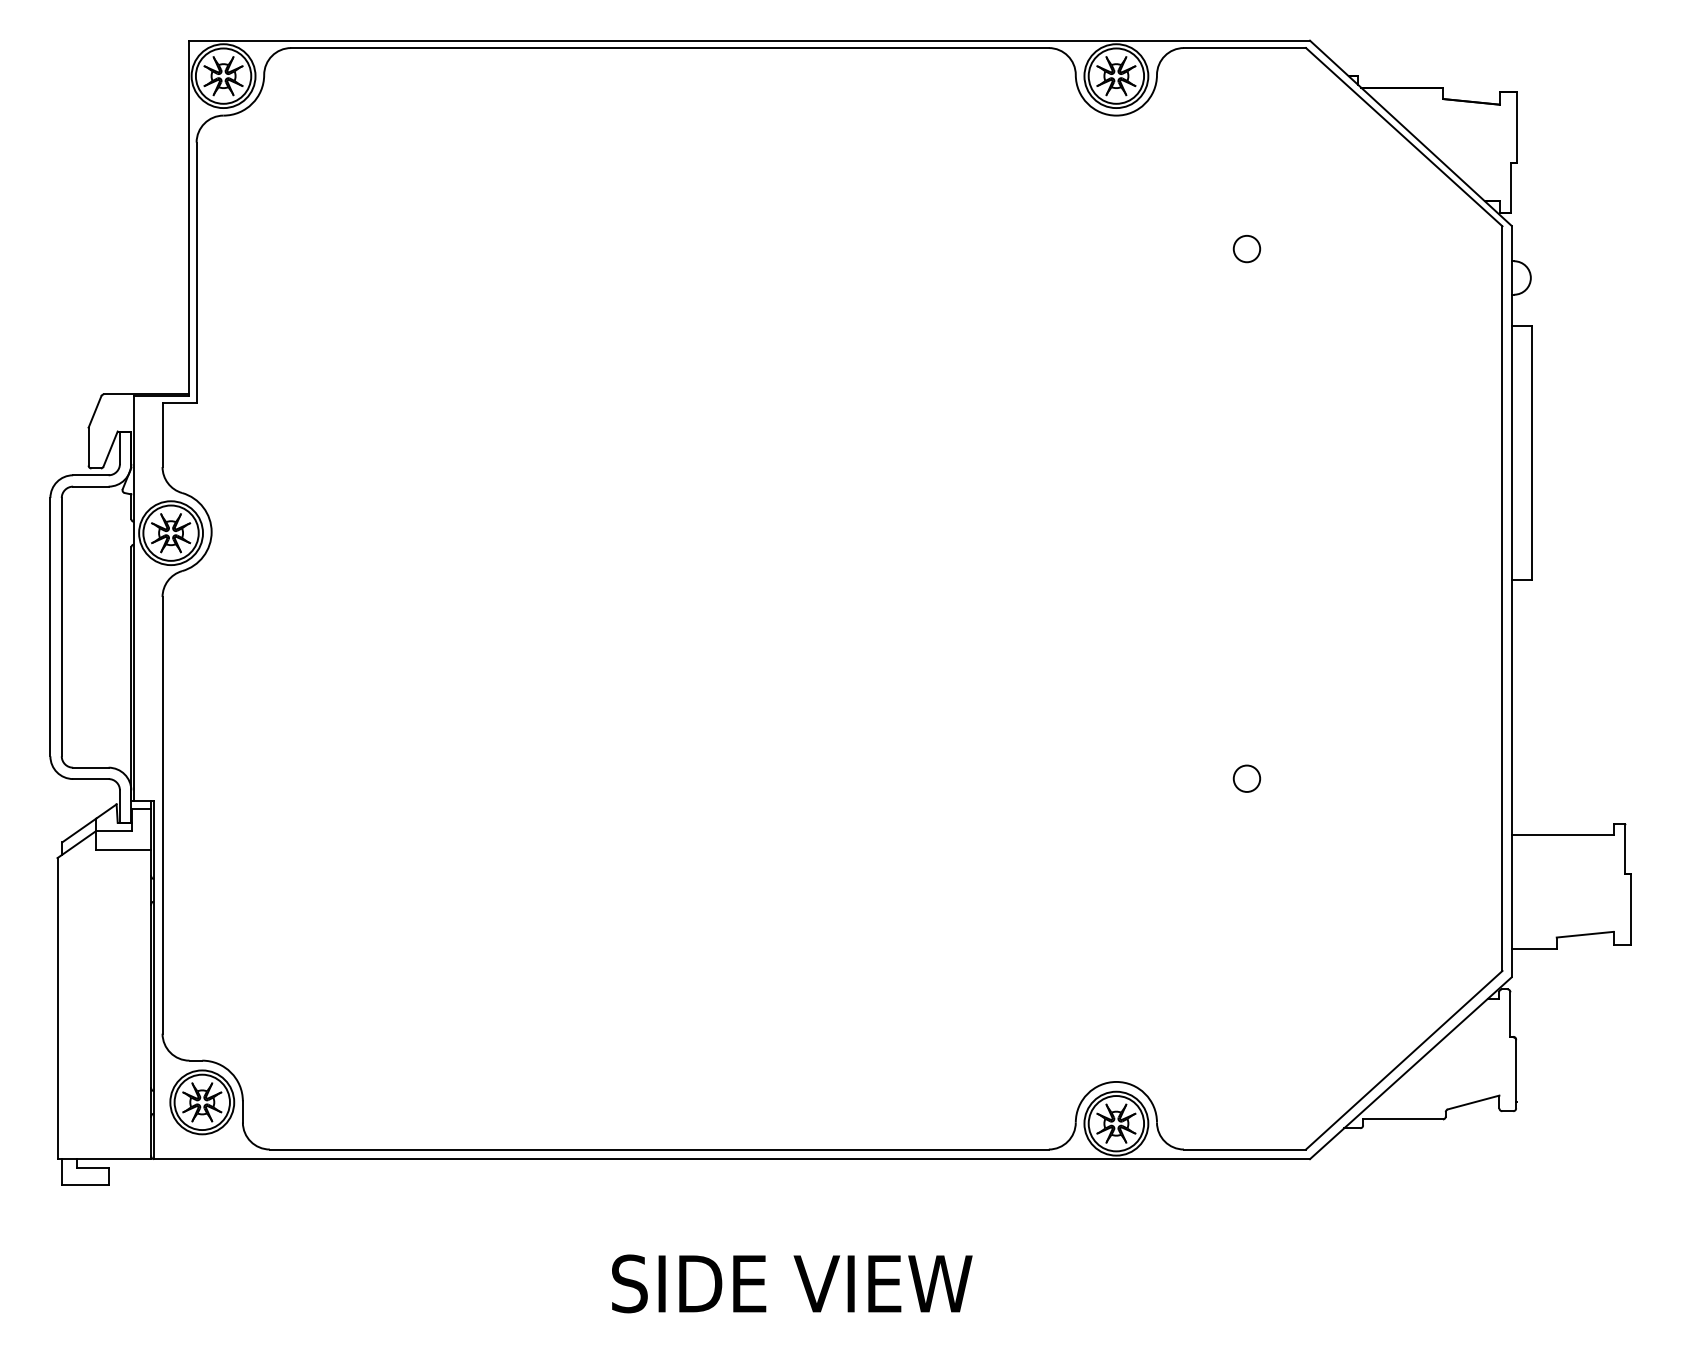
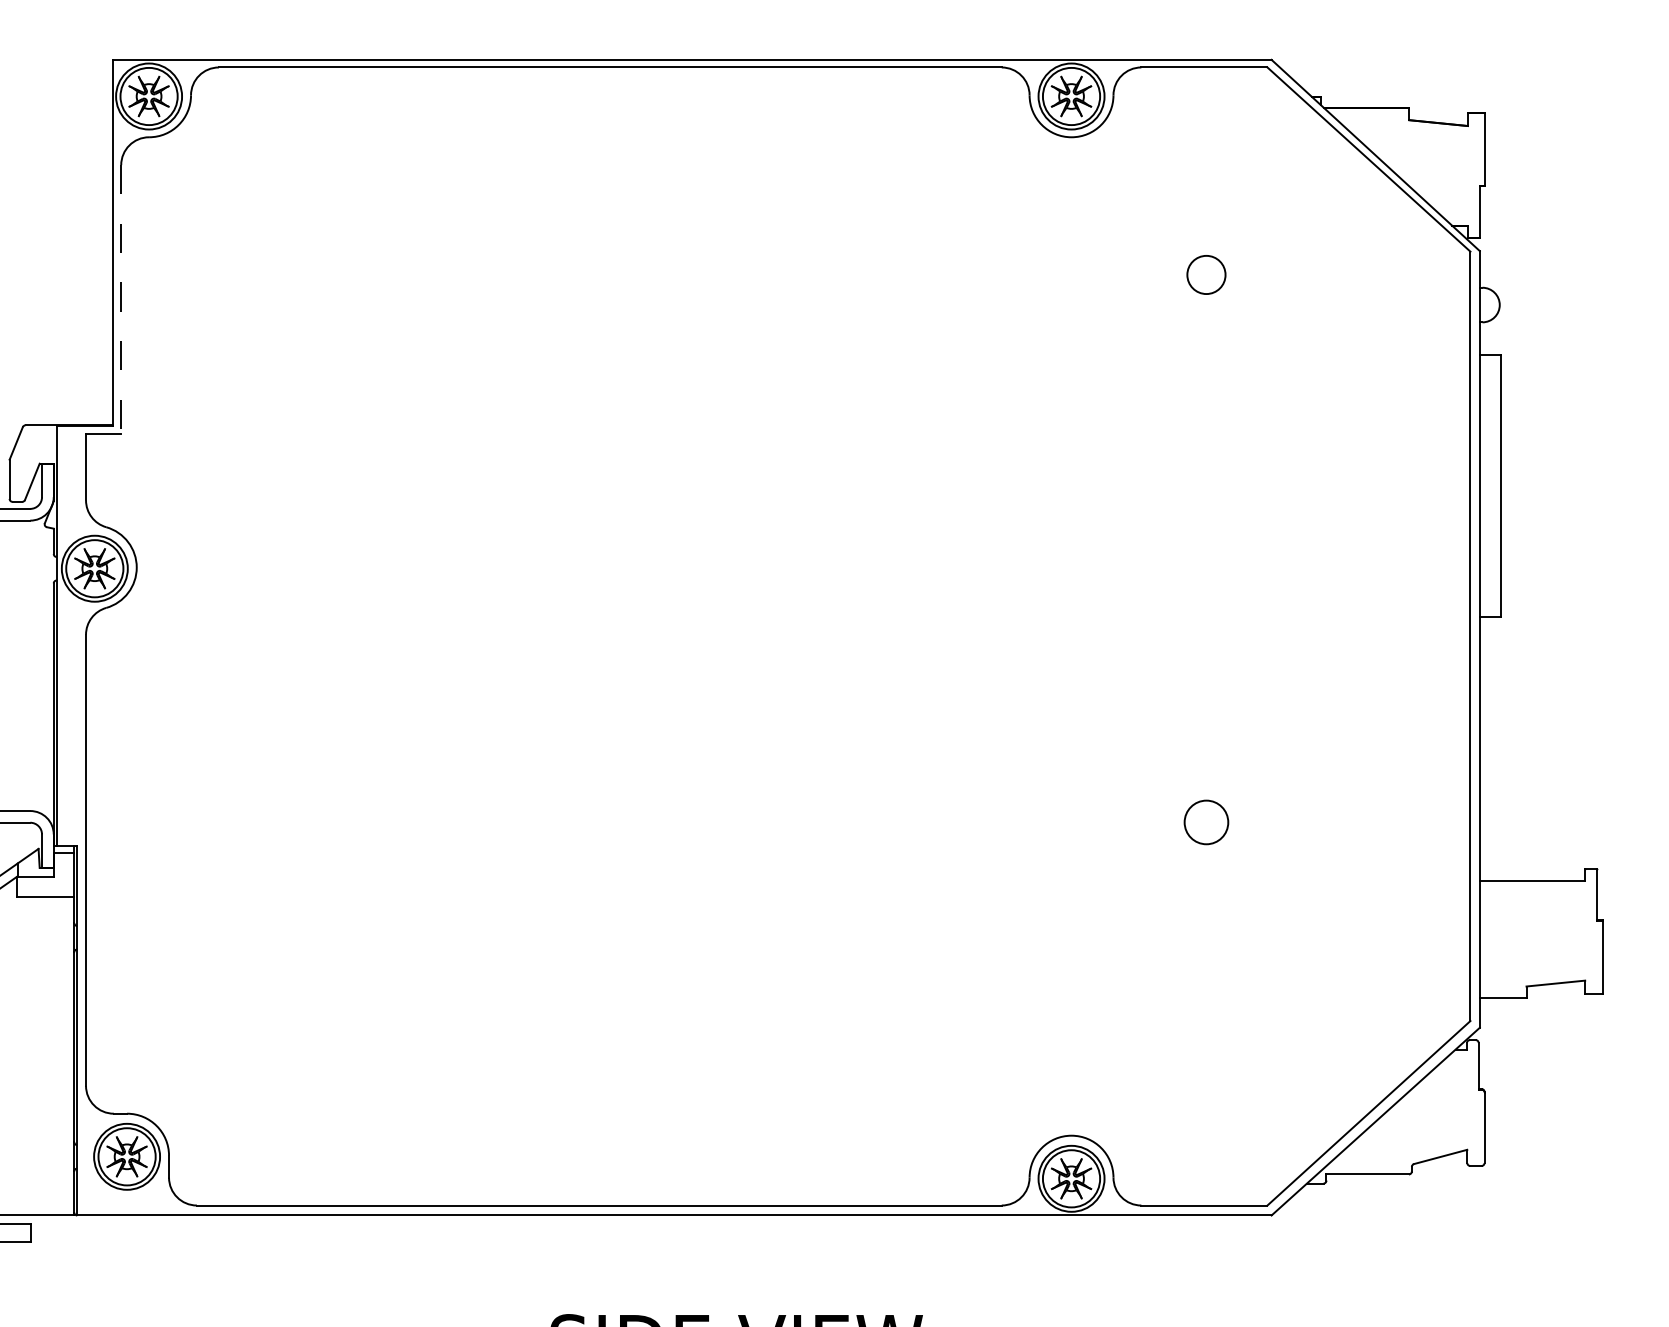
circle: (1246, 249) -> (1205, 275), size x1.4
line: (196, 273) -> (121, 300), solid -> dashed
circle: (1246, 778) -> (1205, 822), size x1.6

